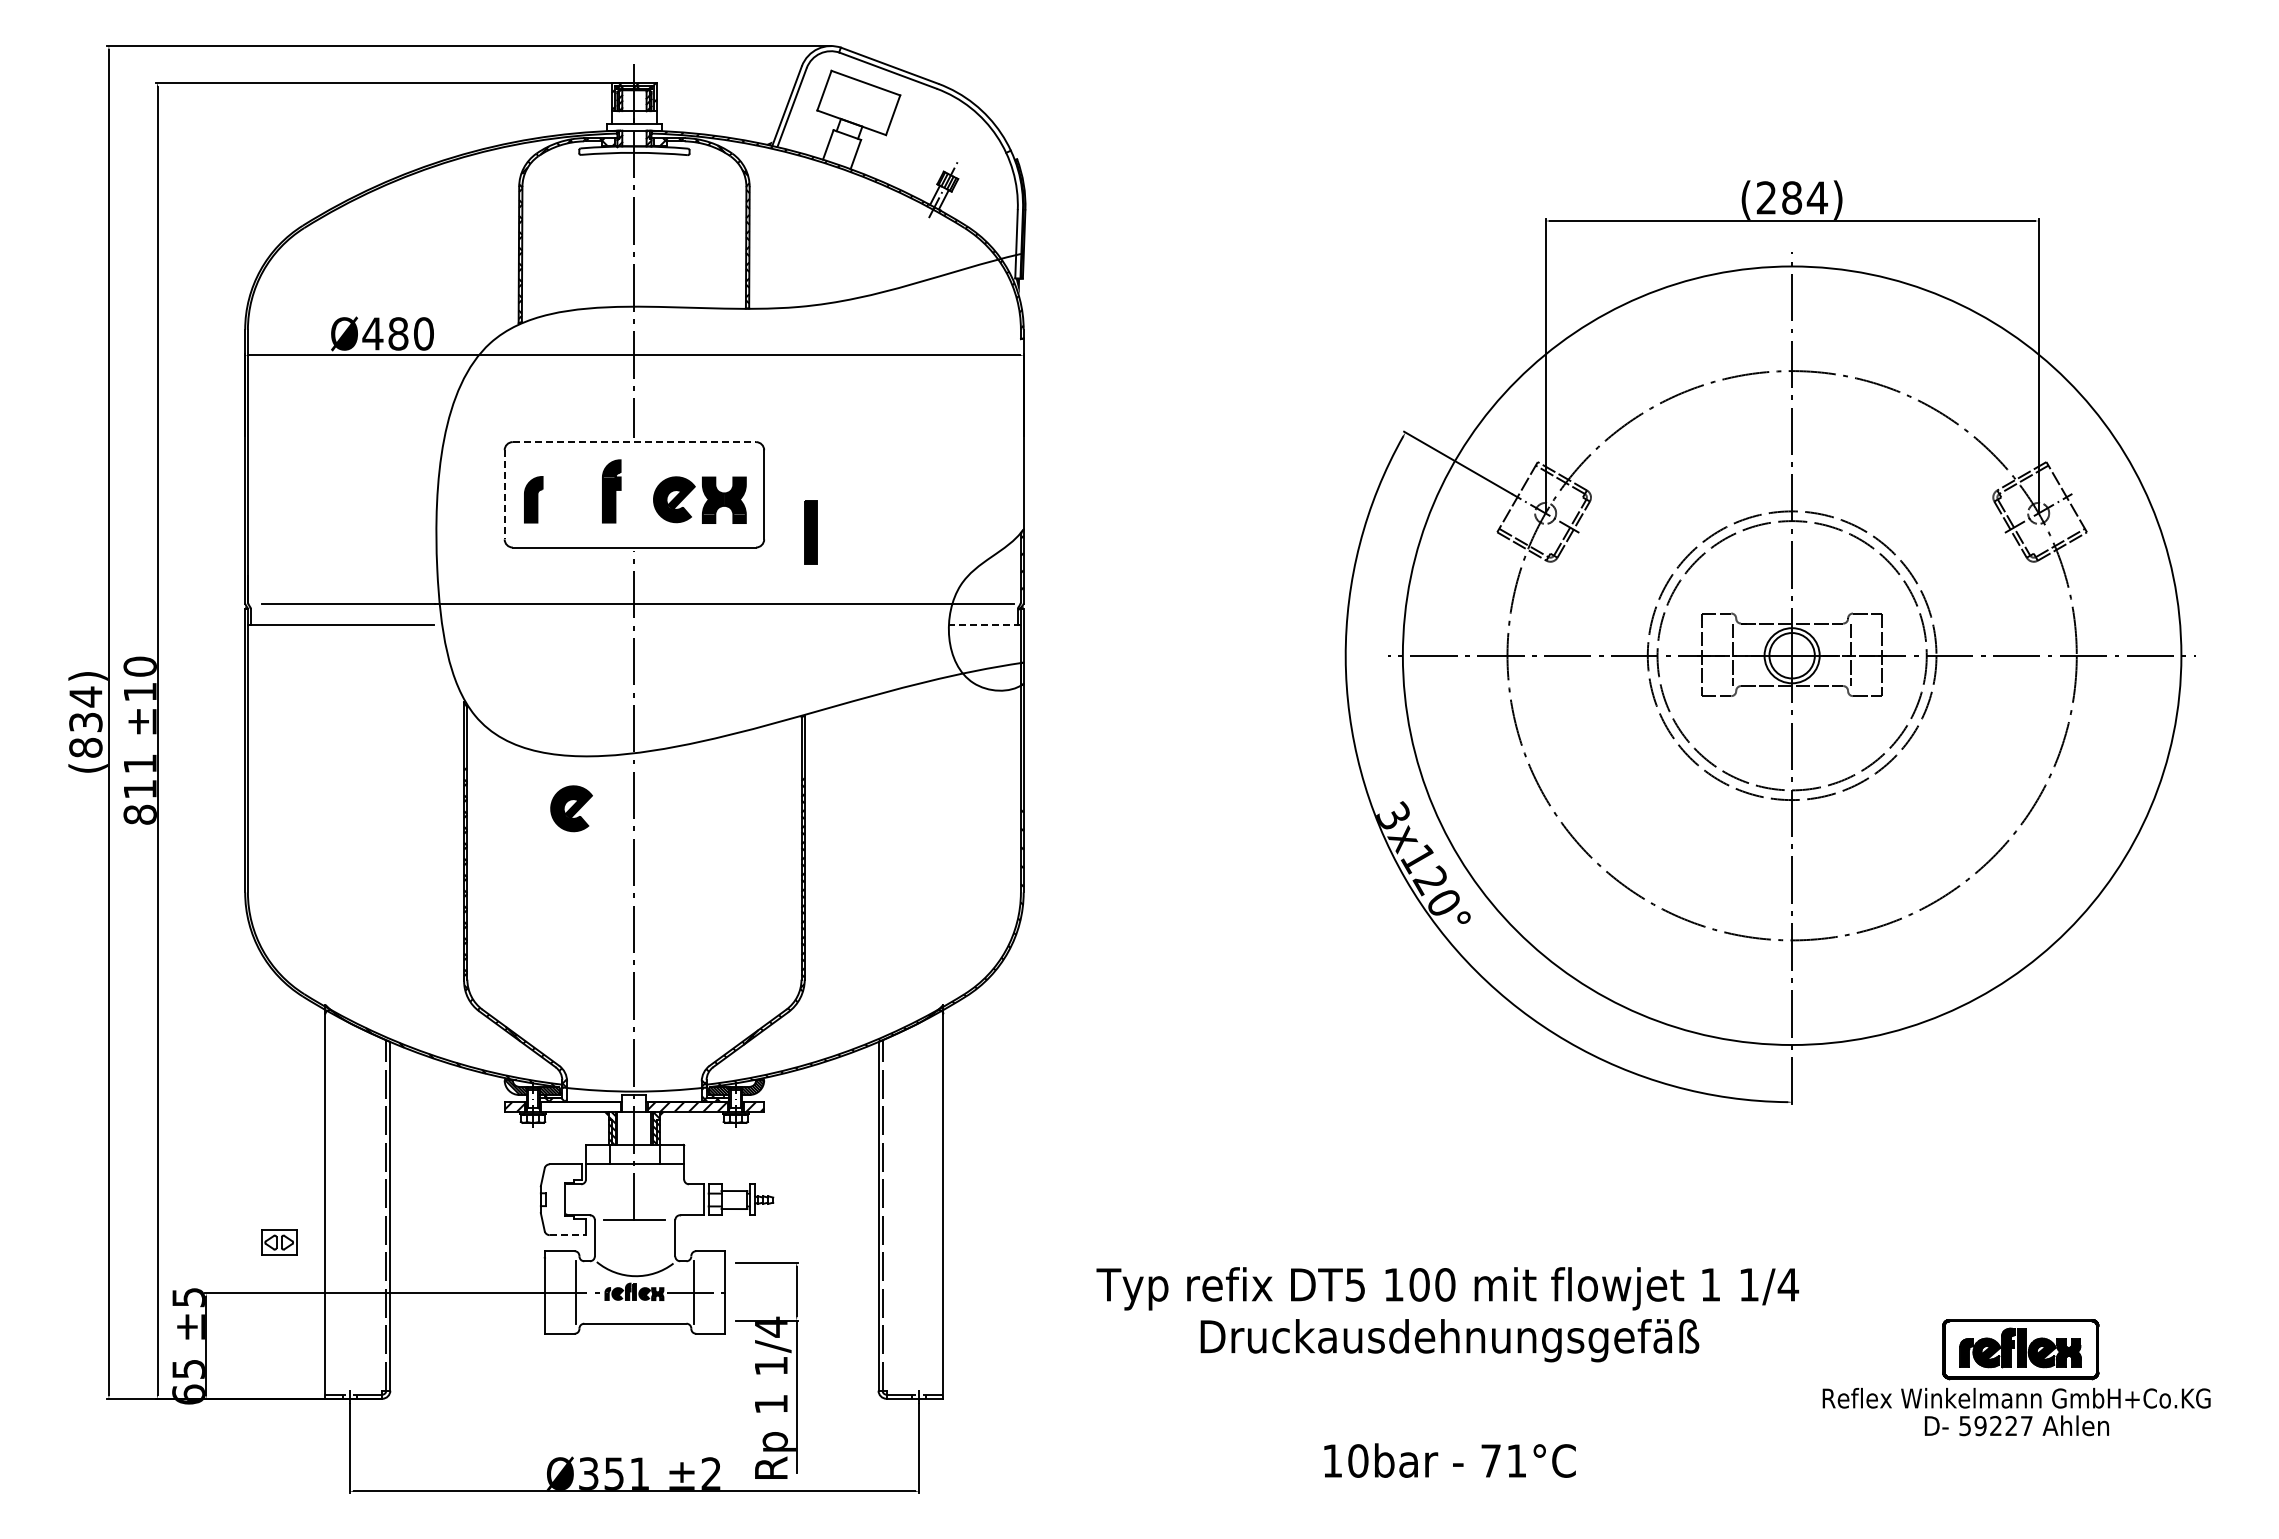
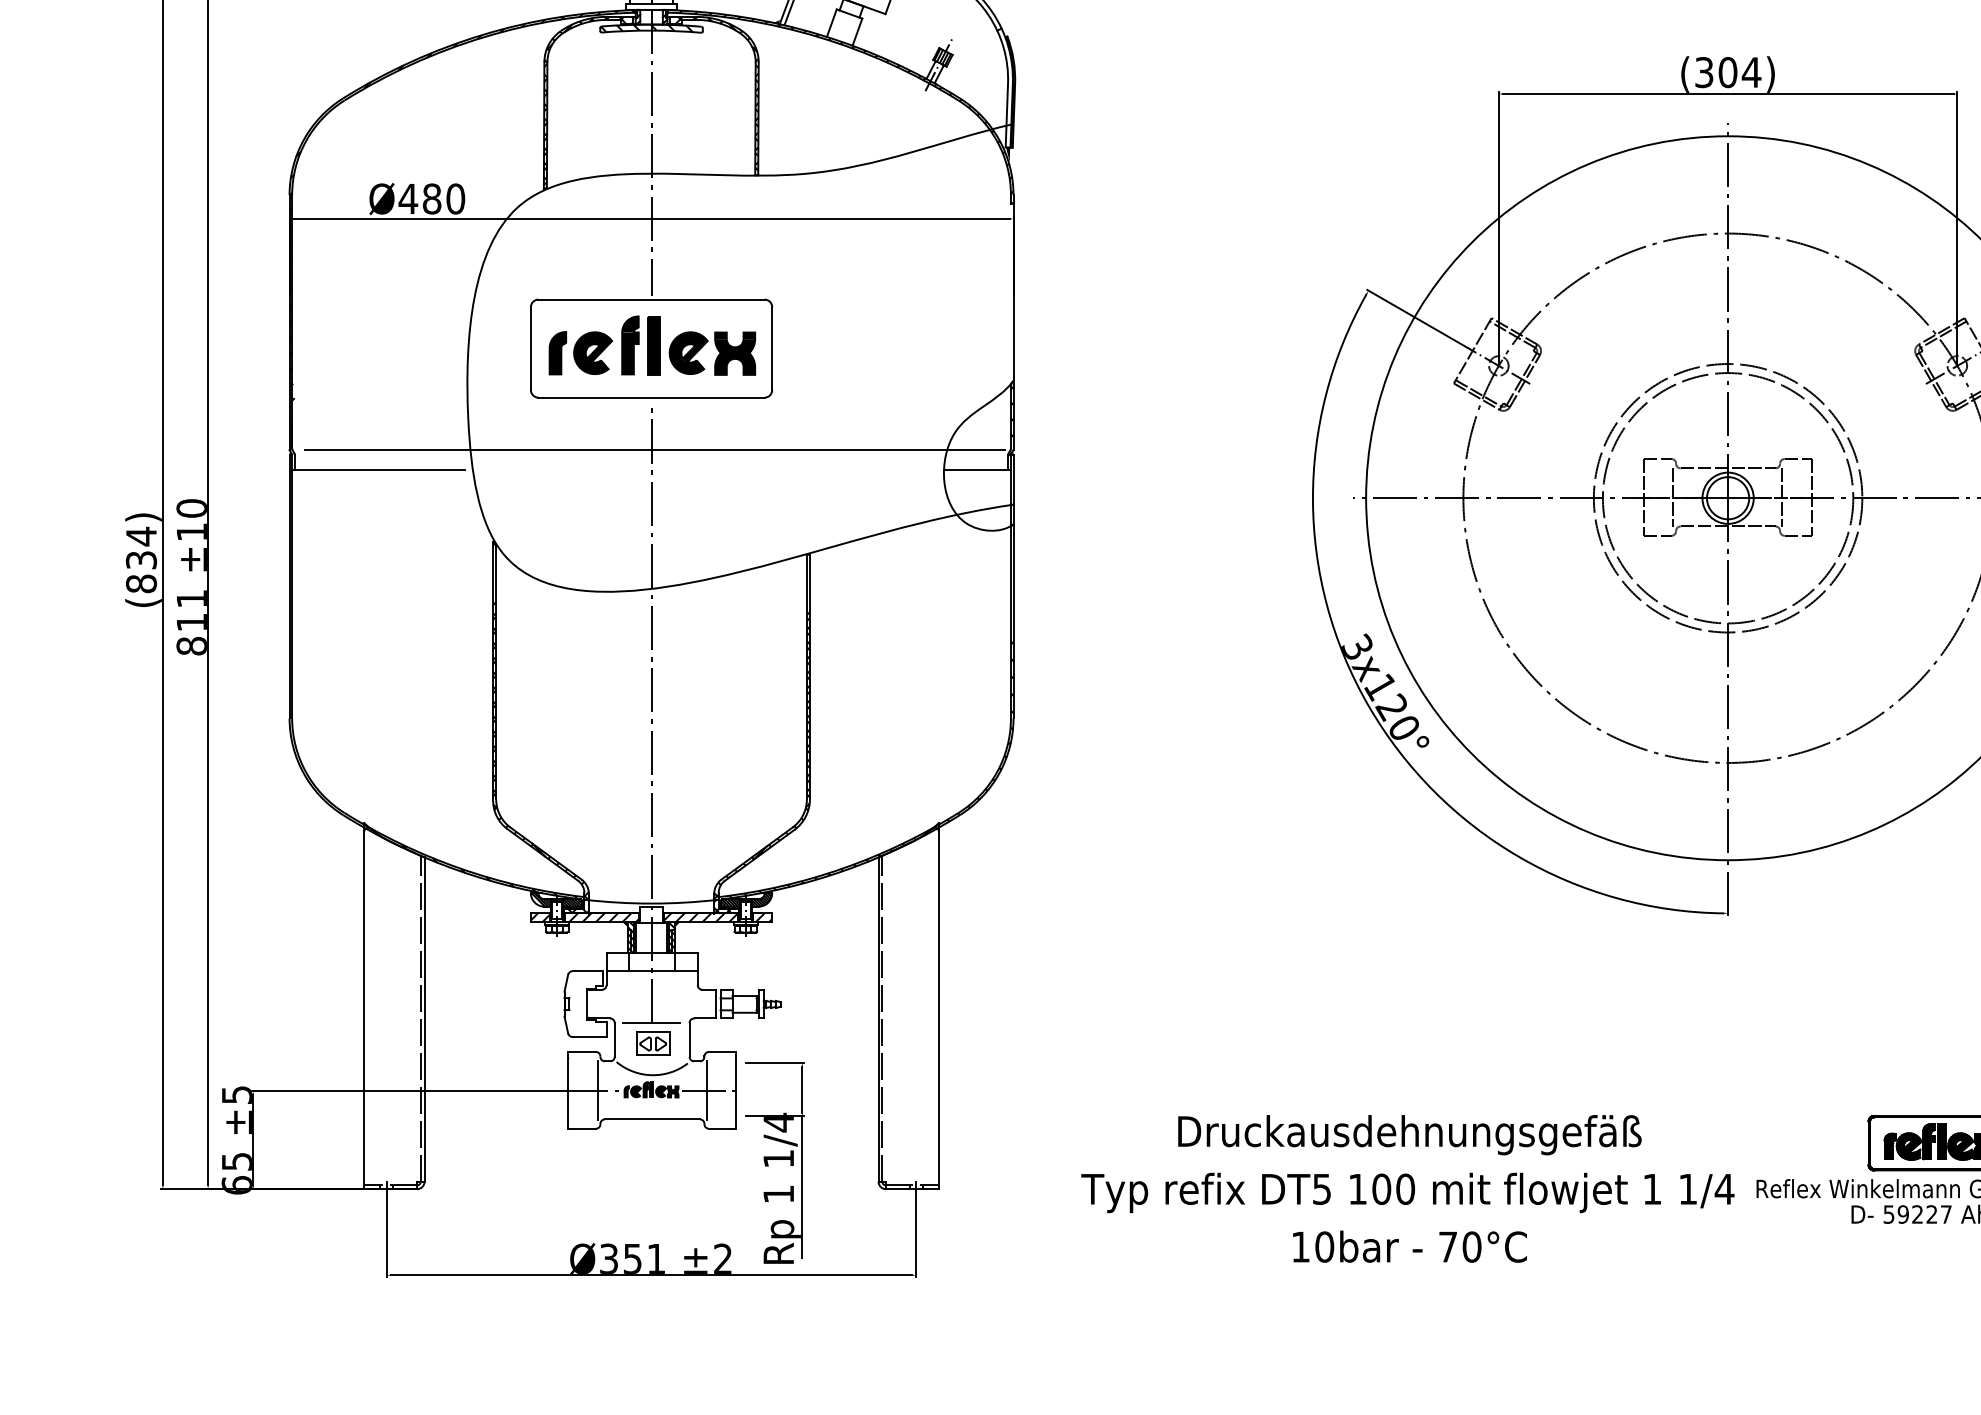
hatch: (629, 150) -> (646, 28), added
text: (1779, 197) -> (1716, 72), (284) -> (304)
hatch: (430, 340) -> (461, 205), added
line: (634, 442) -> (651, 299), dashed -> solid
line: (504, 494) -> (530, 348), dashed -> solid
part: (810, 532) -> (653, 345), moved
line: (984, 624) -> (977, 469), dashed -> solid
part: (571, 808) -> (593, 352), moved
hatch: (582, 1106) -> (603, 917), added
line: (568, 1235) -> (590, 1037), dashed -> solid
part: (279, 1242) -> (653, 1043), moved
text: (1447, 1288) -> (1407, 1192), moved
text: (1516, 1460) -> (1471, 1246), 71°C -> 70°C

